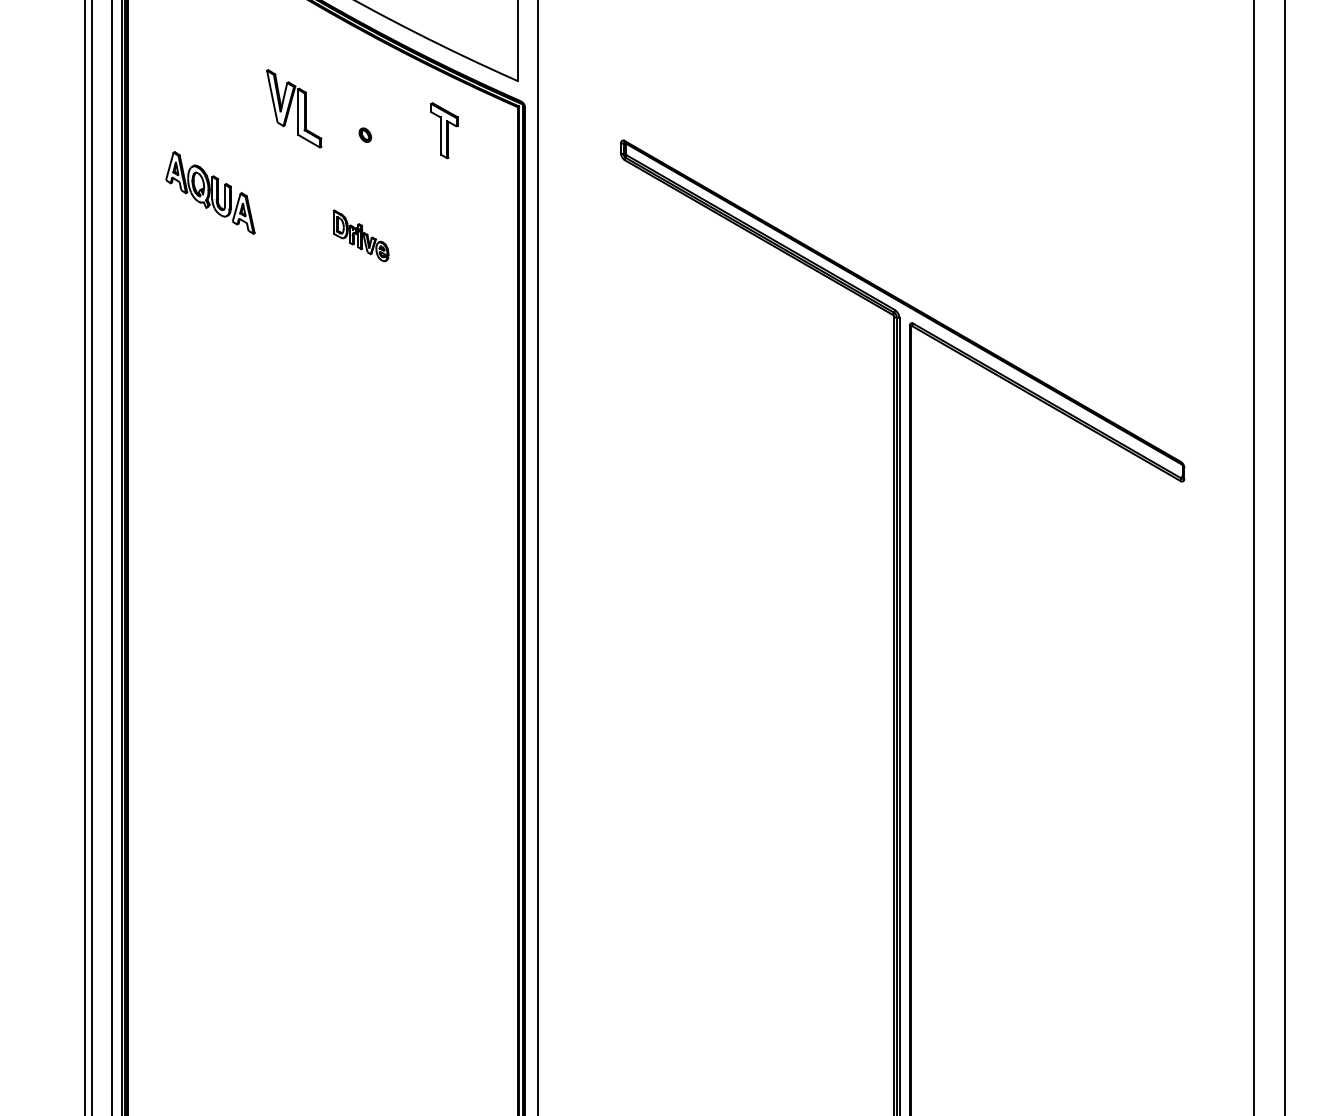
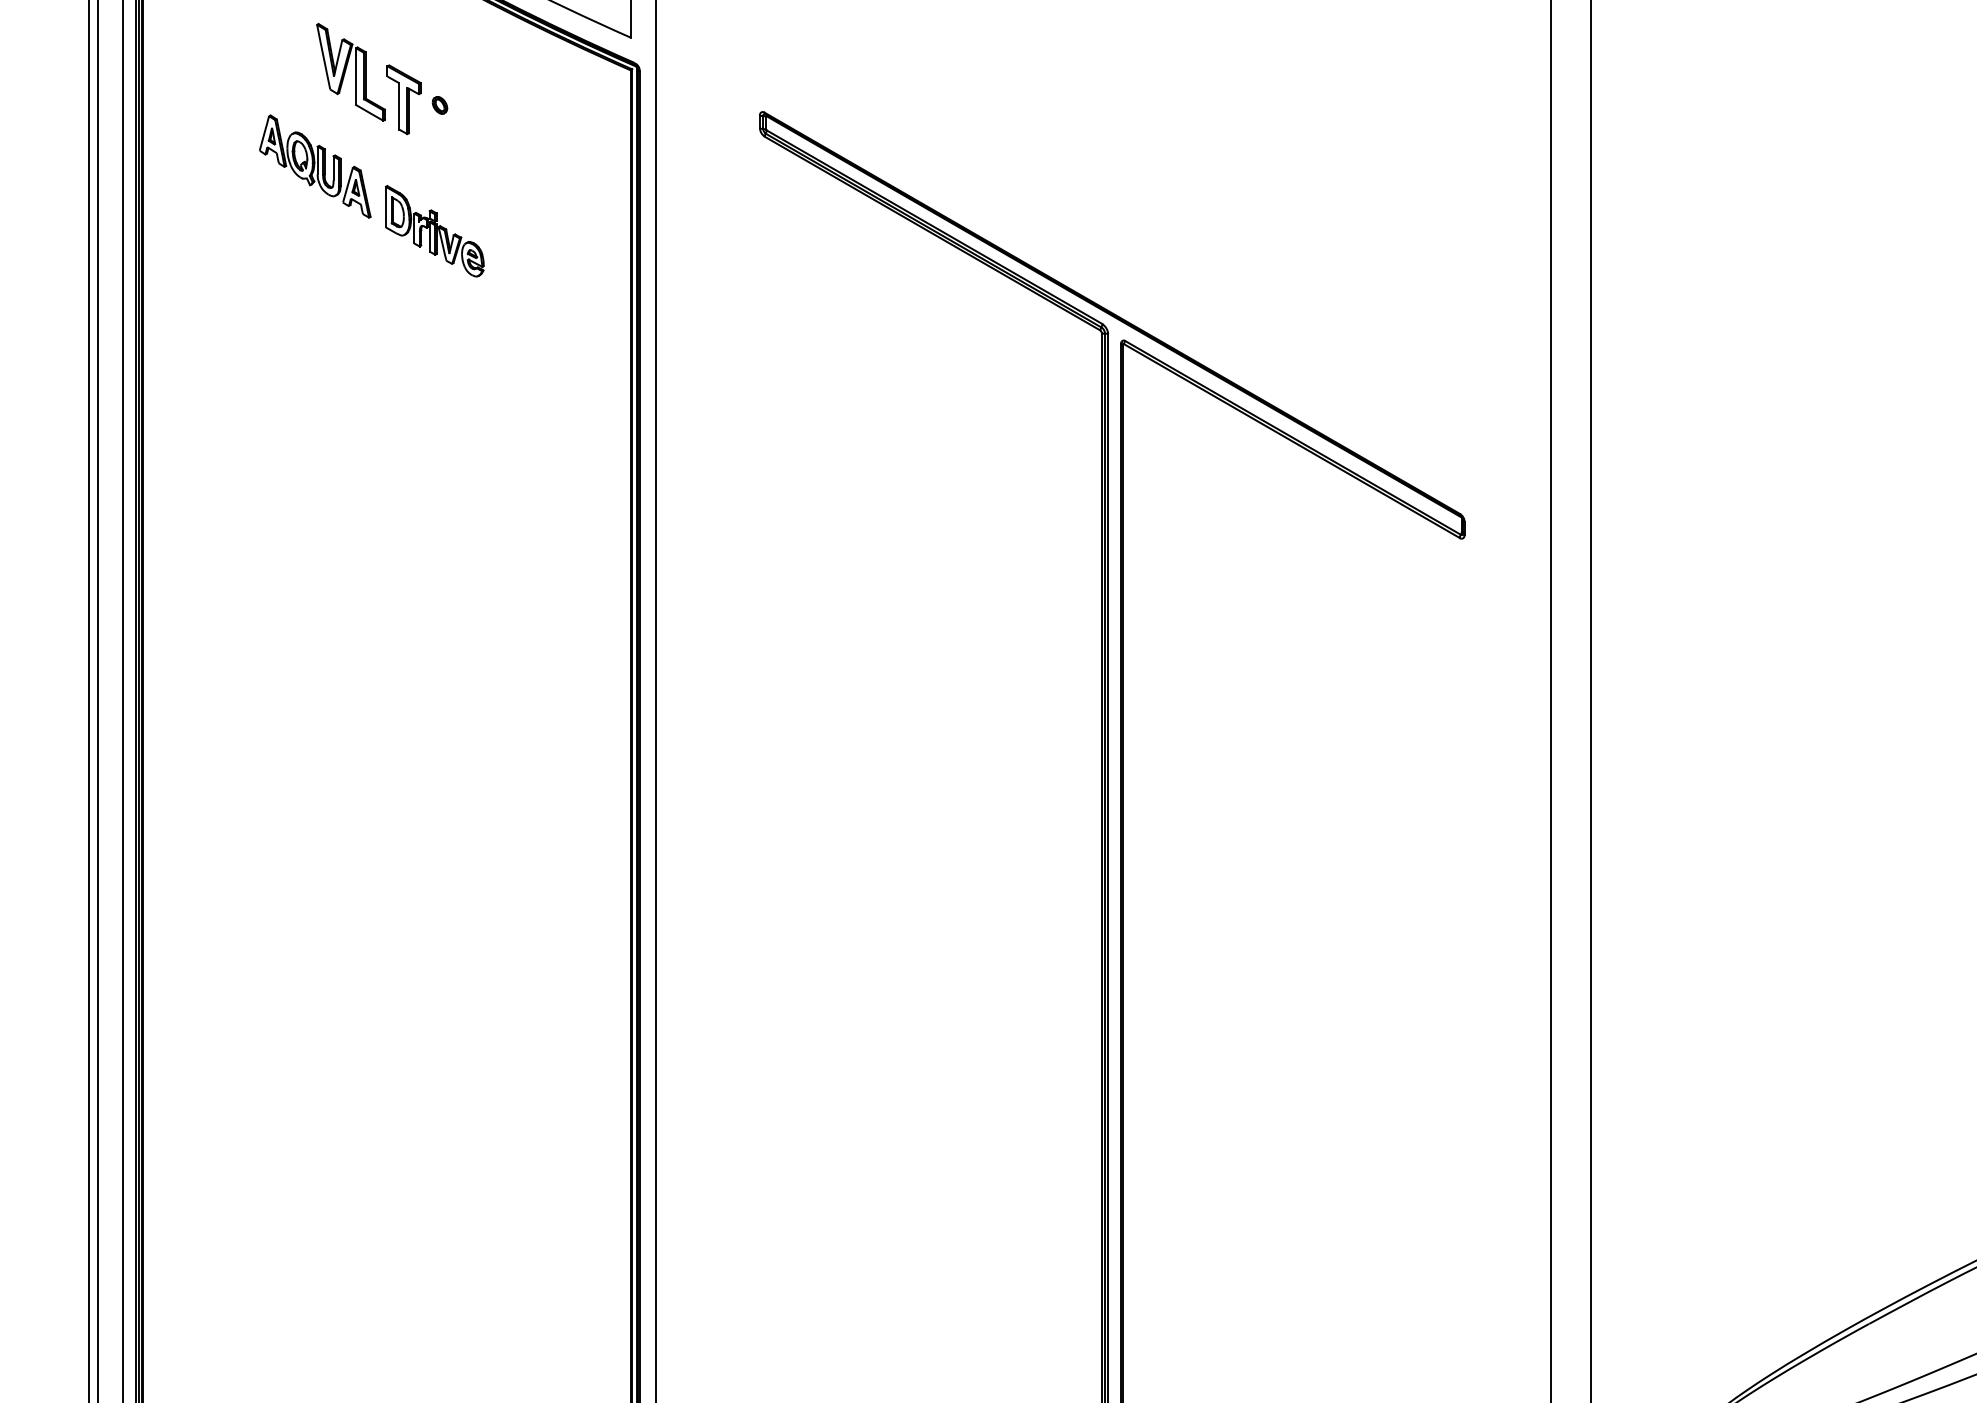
part: (444, 130) -> (403, 99), moved
part: (210, 192) -> (315, 166), moved
part: (360, 236) -> (434, 231), size x1.43

